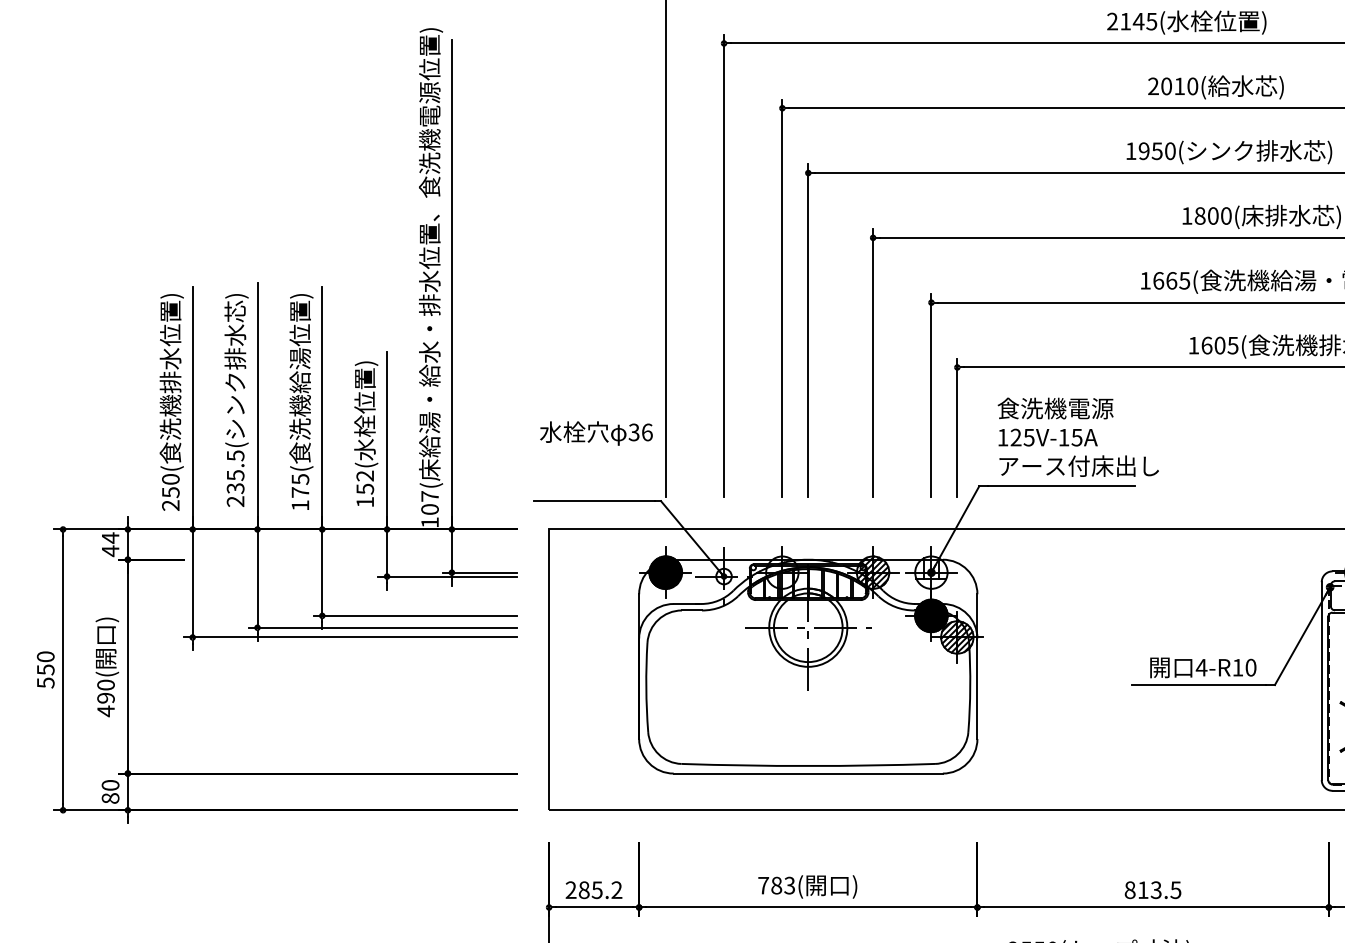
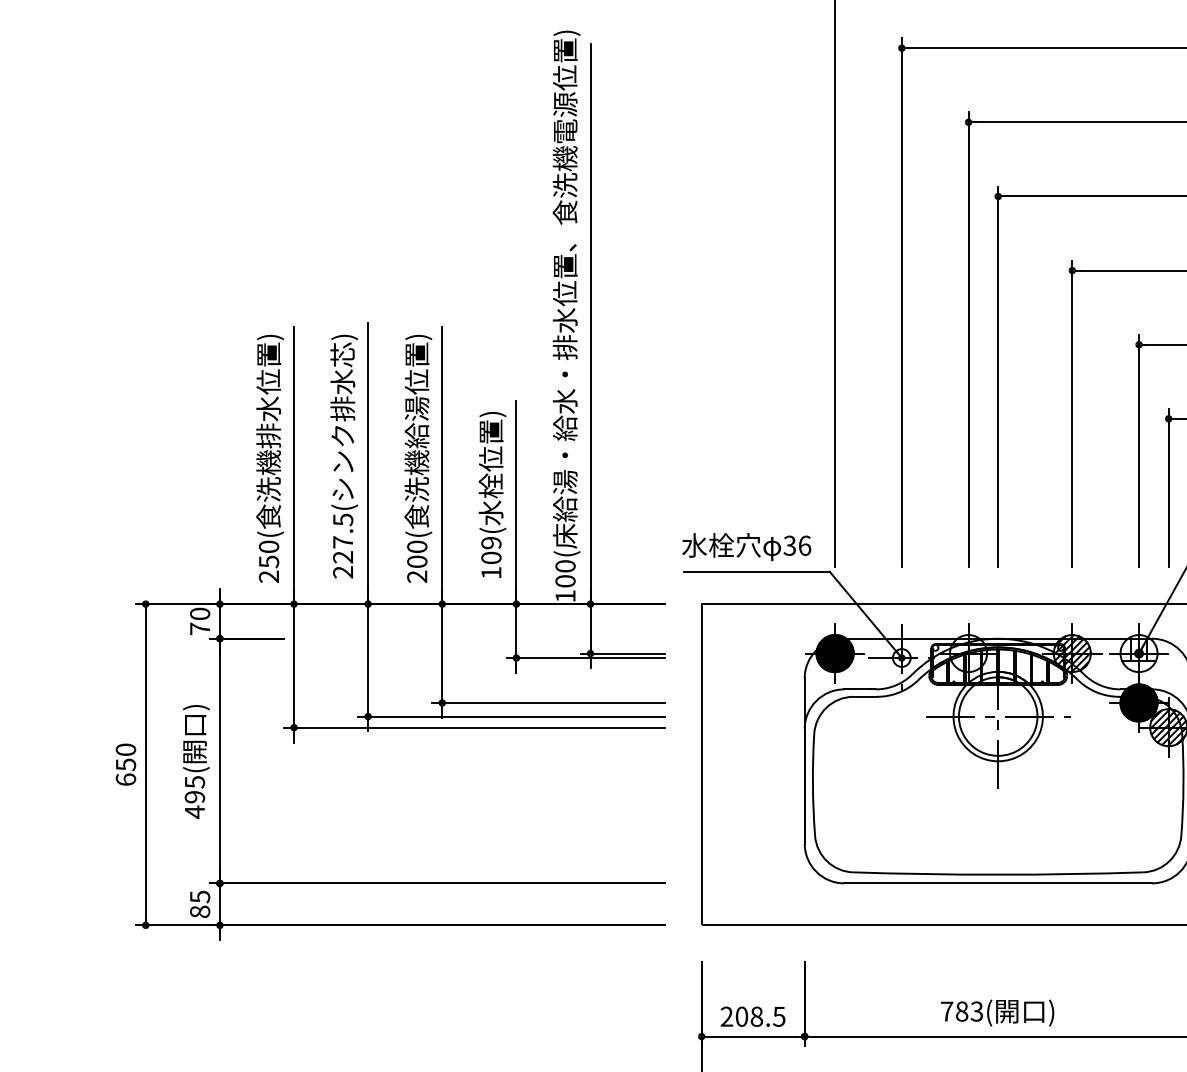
text: (596, 433) -> (746, 546), moved
text: (235, 482) -> (342, 550), 235.5( -> 227.5(
text: (365, 482) -> (491, 550), 152( -> 109(
text: (300, 492) -> (417, 561), 175( -> 200(
text: (429, 496) -> (564, 566), 107 -> 100
text: (110, 544) -> (199, 621), 44 -> 70
text: (45, 682) -> (125, 779), 550 -> 650
text: (105, 684) -> (194, 781), 490( -> 495(
text: (110, 785) -> (199, 897), 80 -> 85
text: (600, 890) -> (760, 1017), 285.2 -> 208.5

